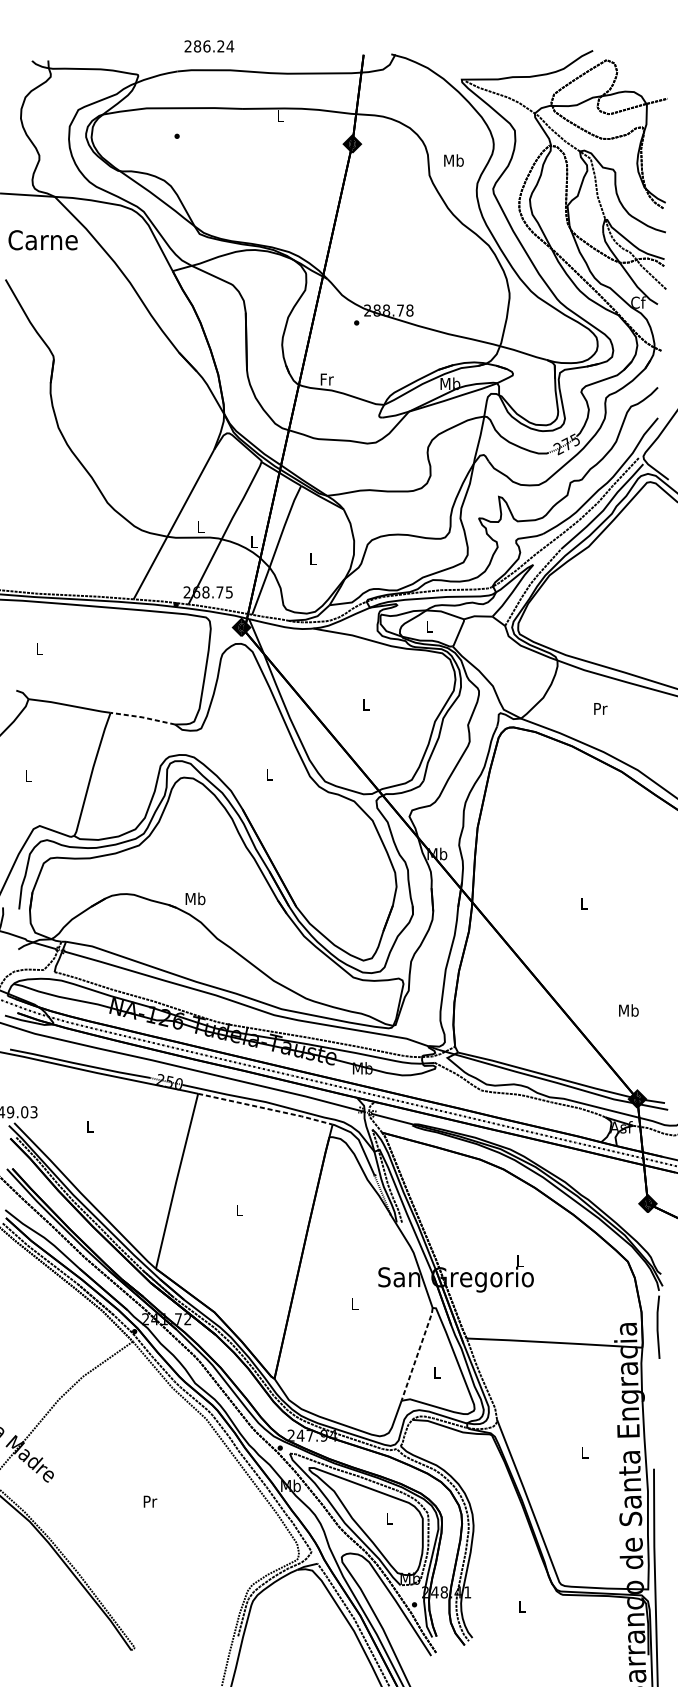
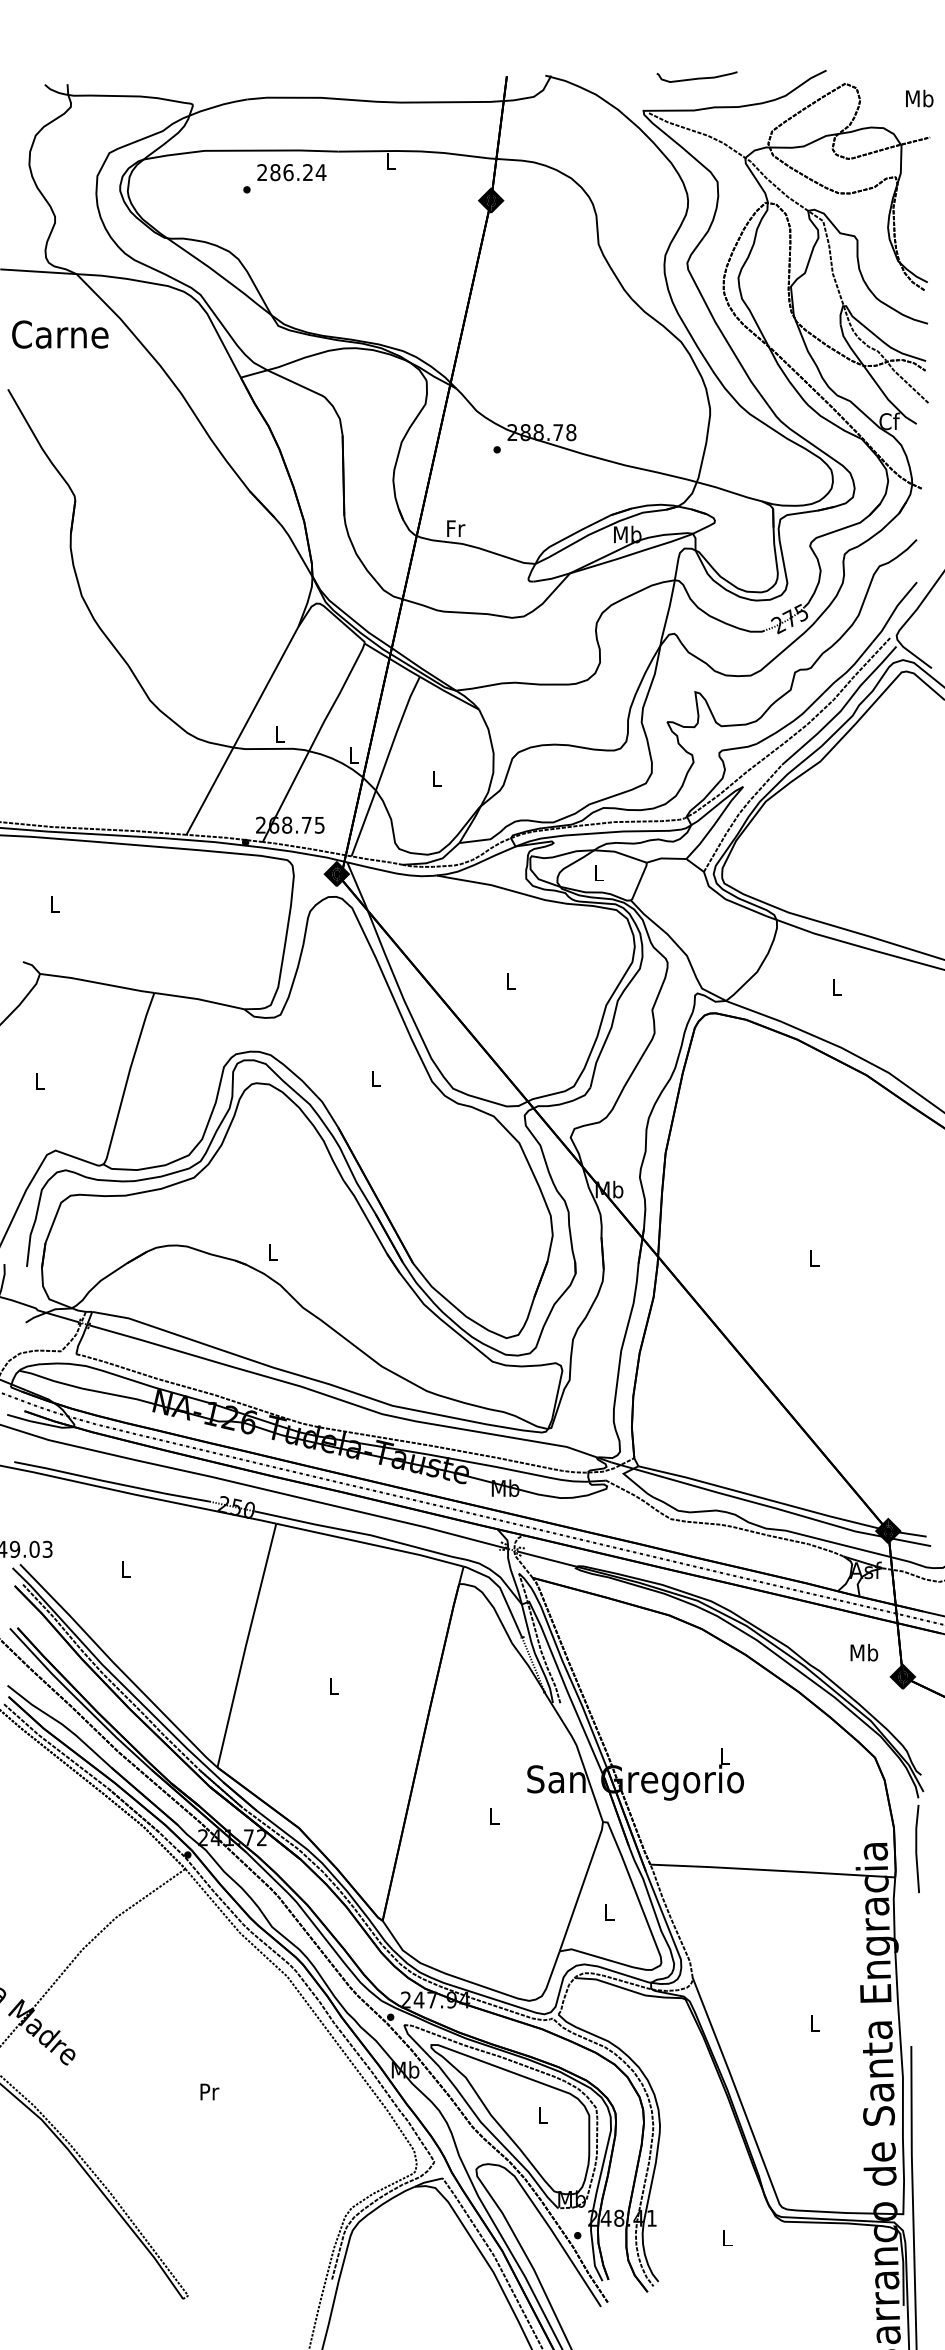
text: (209, 46) -> (291, 172), moved
curve: (500, 55) -> (697, 77), added
text: (453, 160) -> (919, 98), moved
text: (600, 708) -> (837, 987), Pr -> L
line: (143, 717) -> (199, 999), dashed -> solid
text: (195, 898) -> (272, 1251), Mb -> L
text: (628, 1010) -> (864, 1652), moved
line: (265, 1108) -> (370, 1544), dashed -> solid
line: (417, 1354) -> (582, 1886), dashed -> solid

